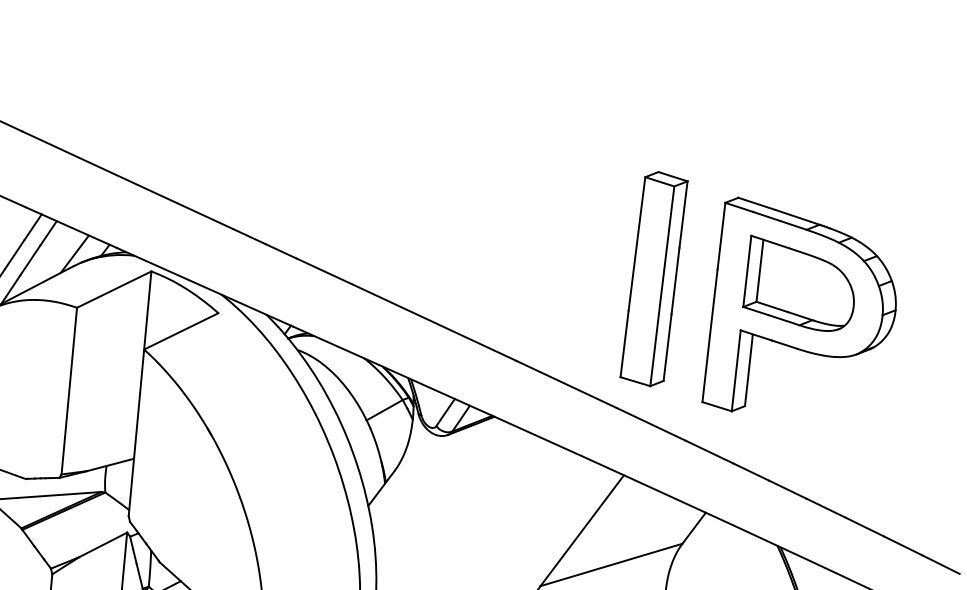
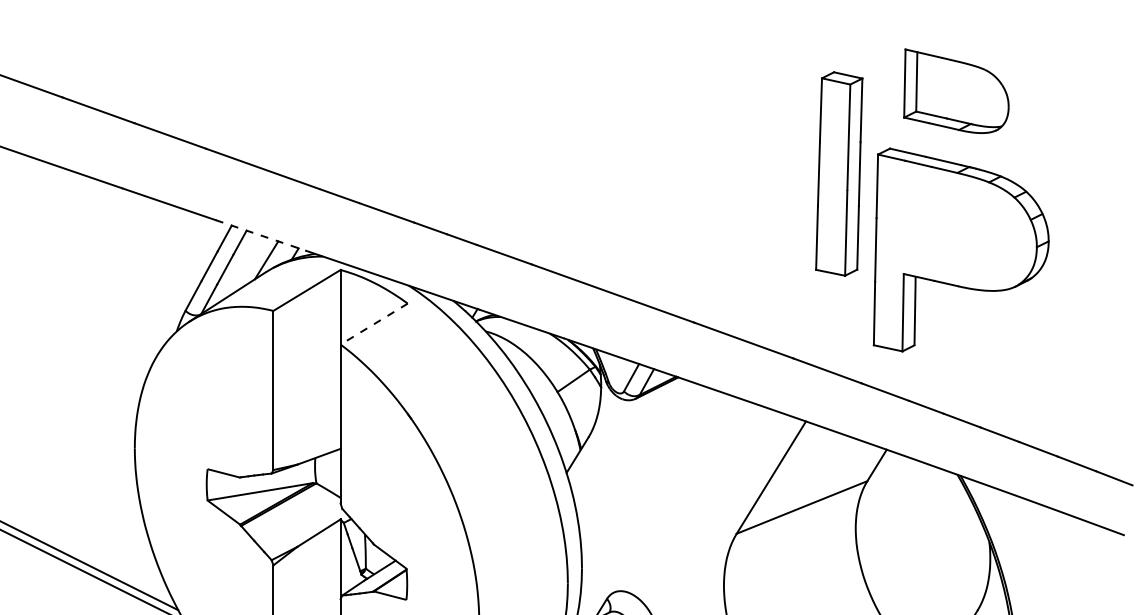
line: (70, 227) -> (260, 235), solid -> dashed
part: (654, 278) -> (839, 173), moved
part: (800, 283) -> (956, 90), moved
line: (180, 331) -> (373, 324), solid -> dashed

